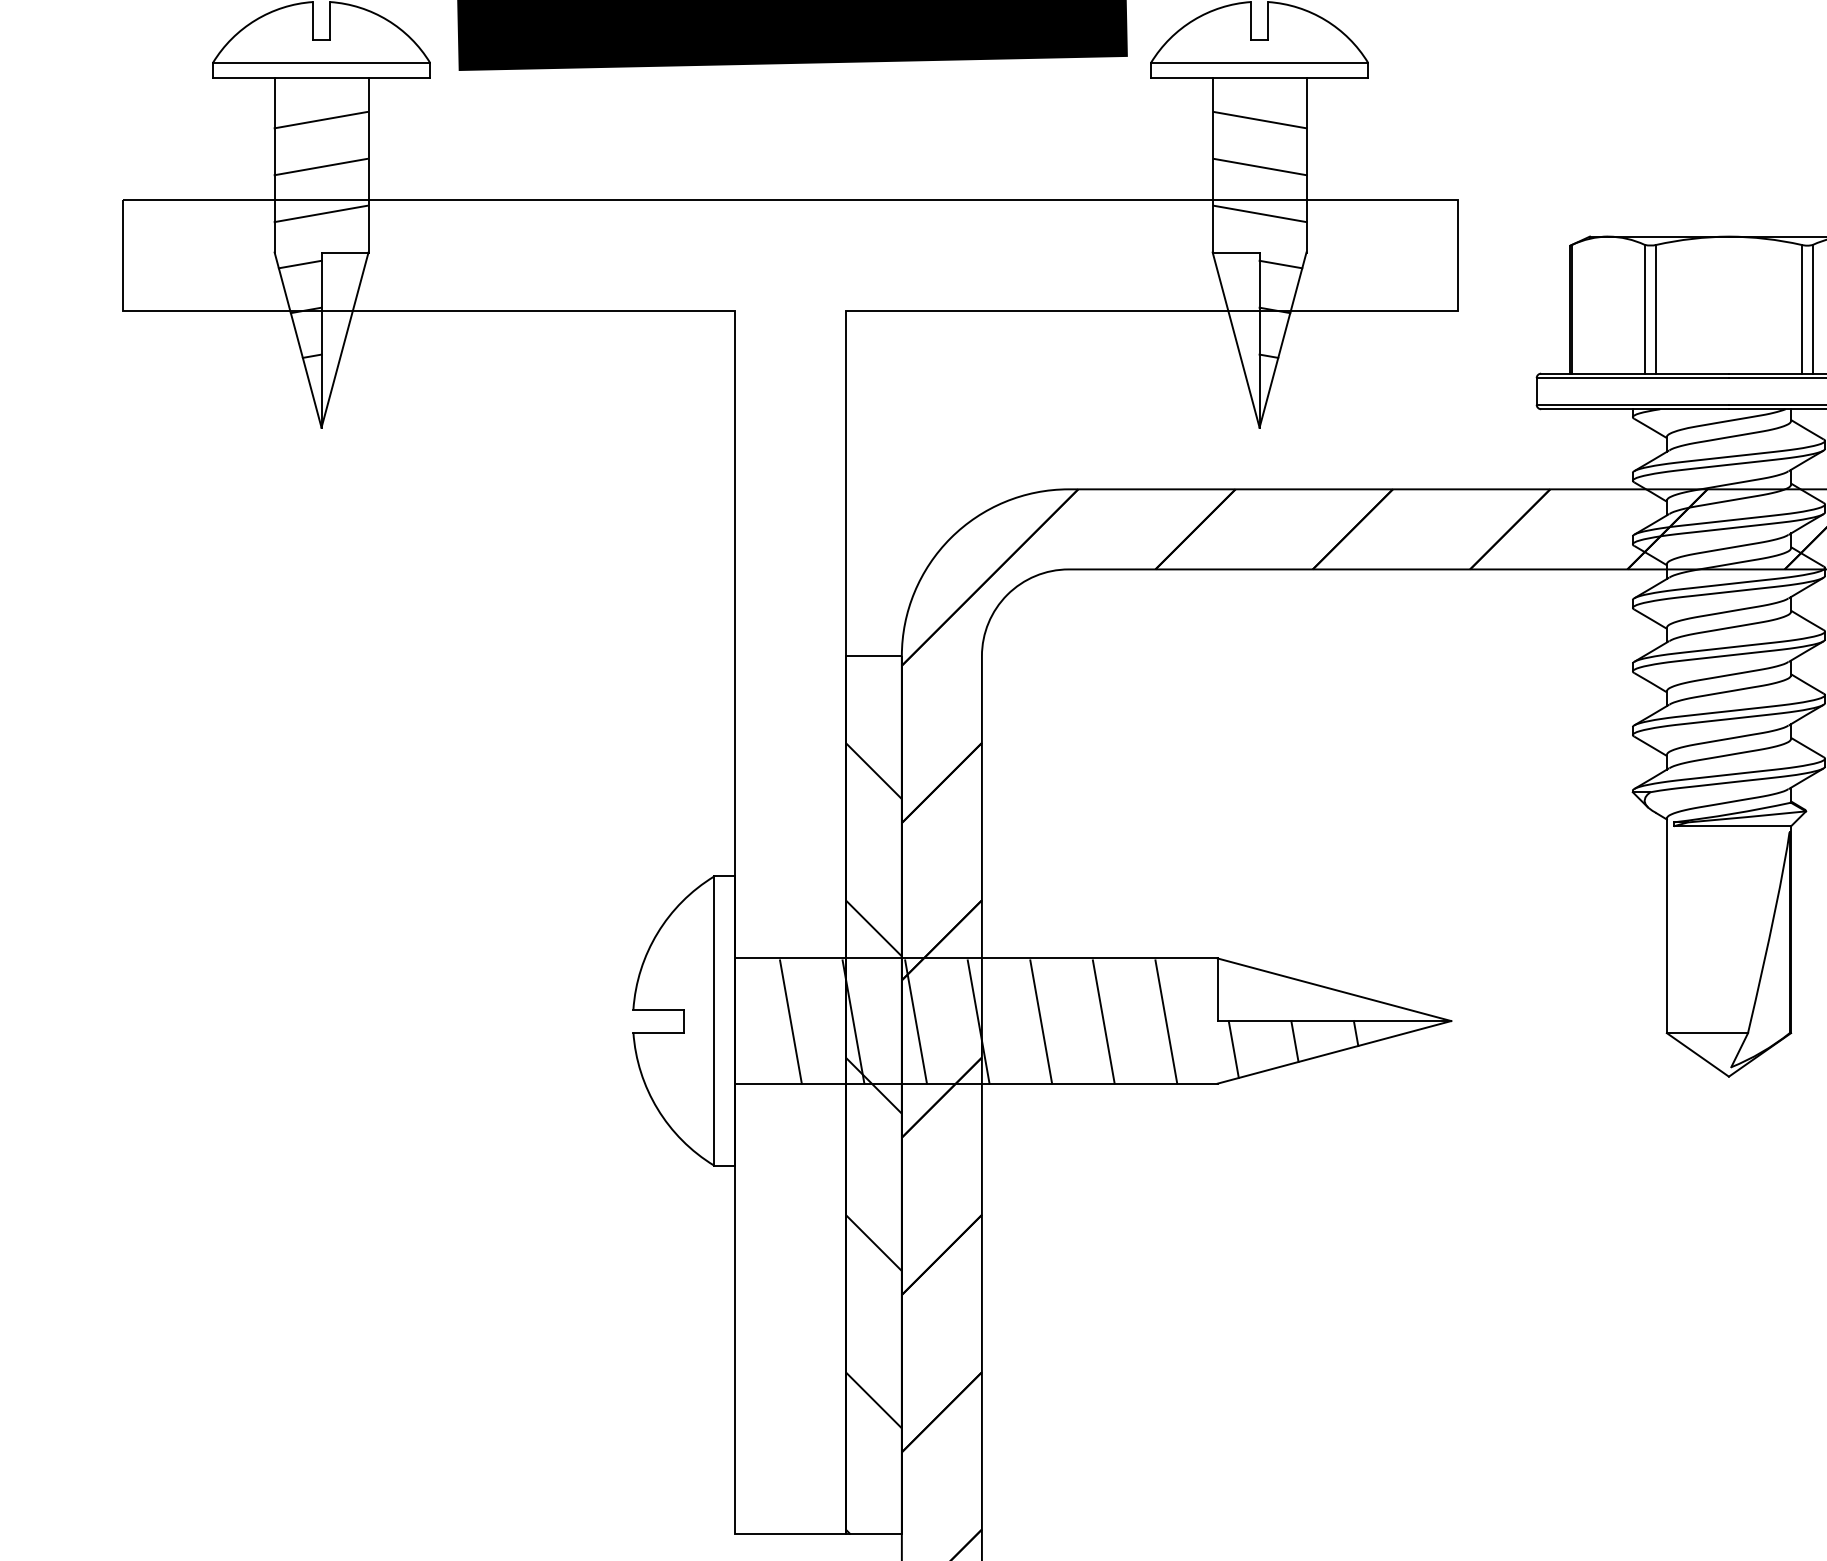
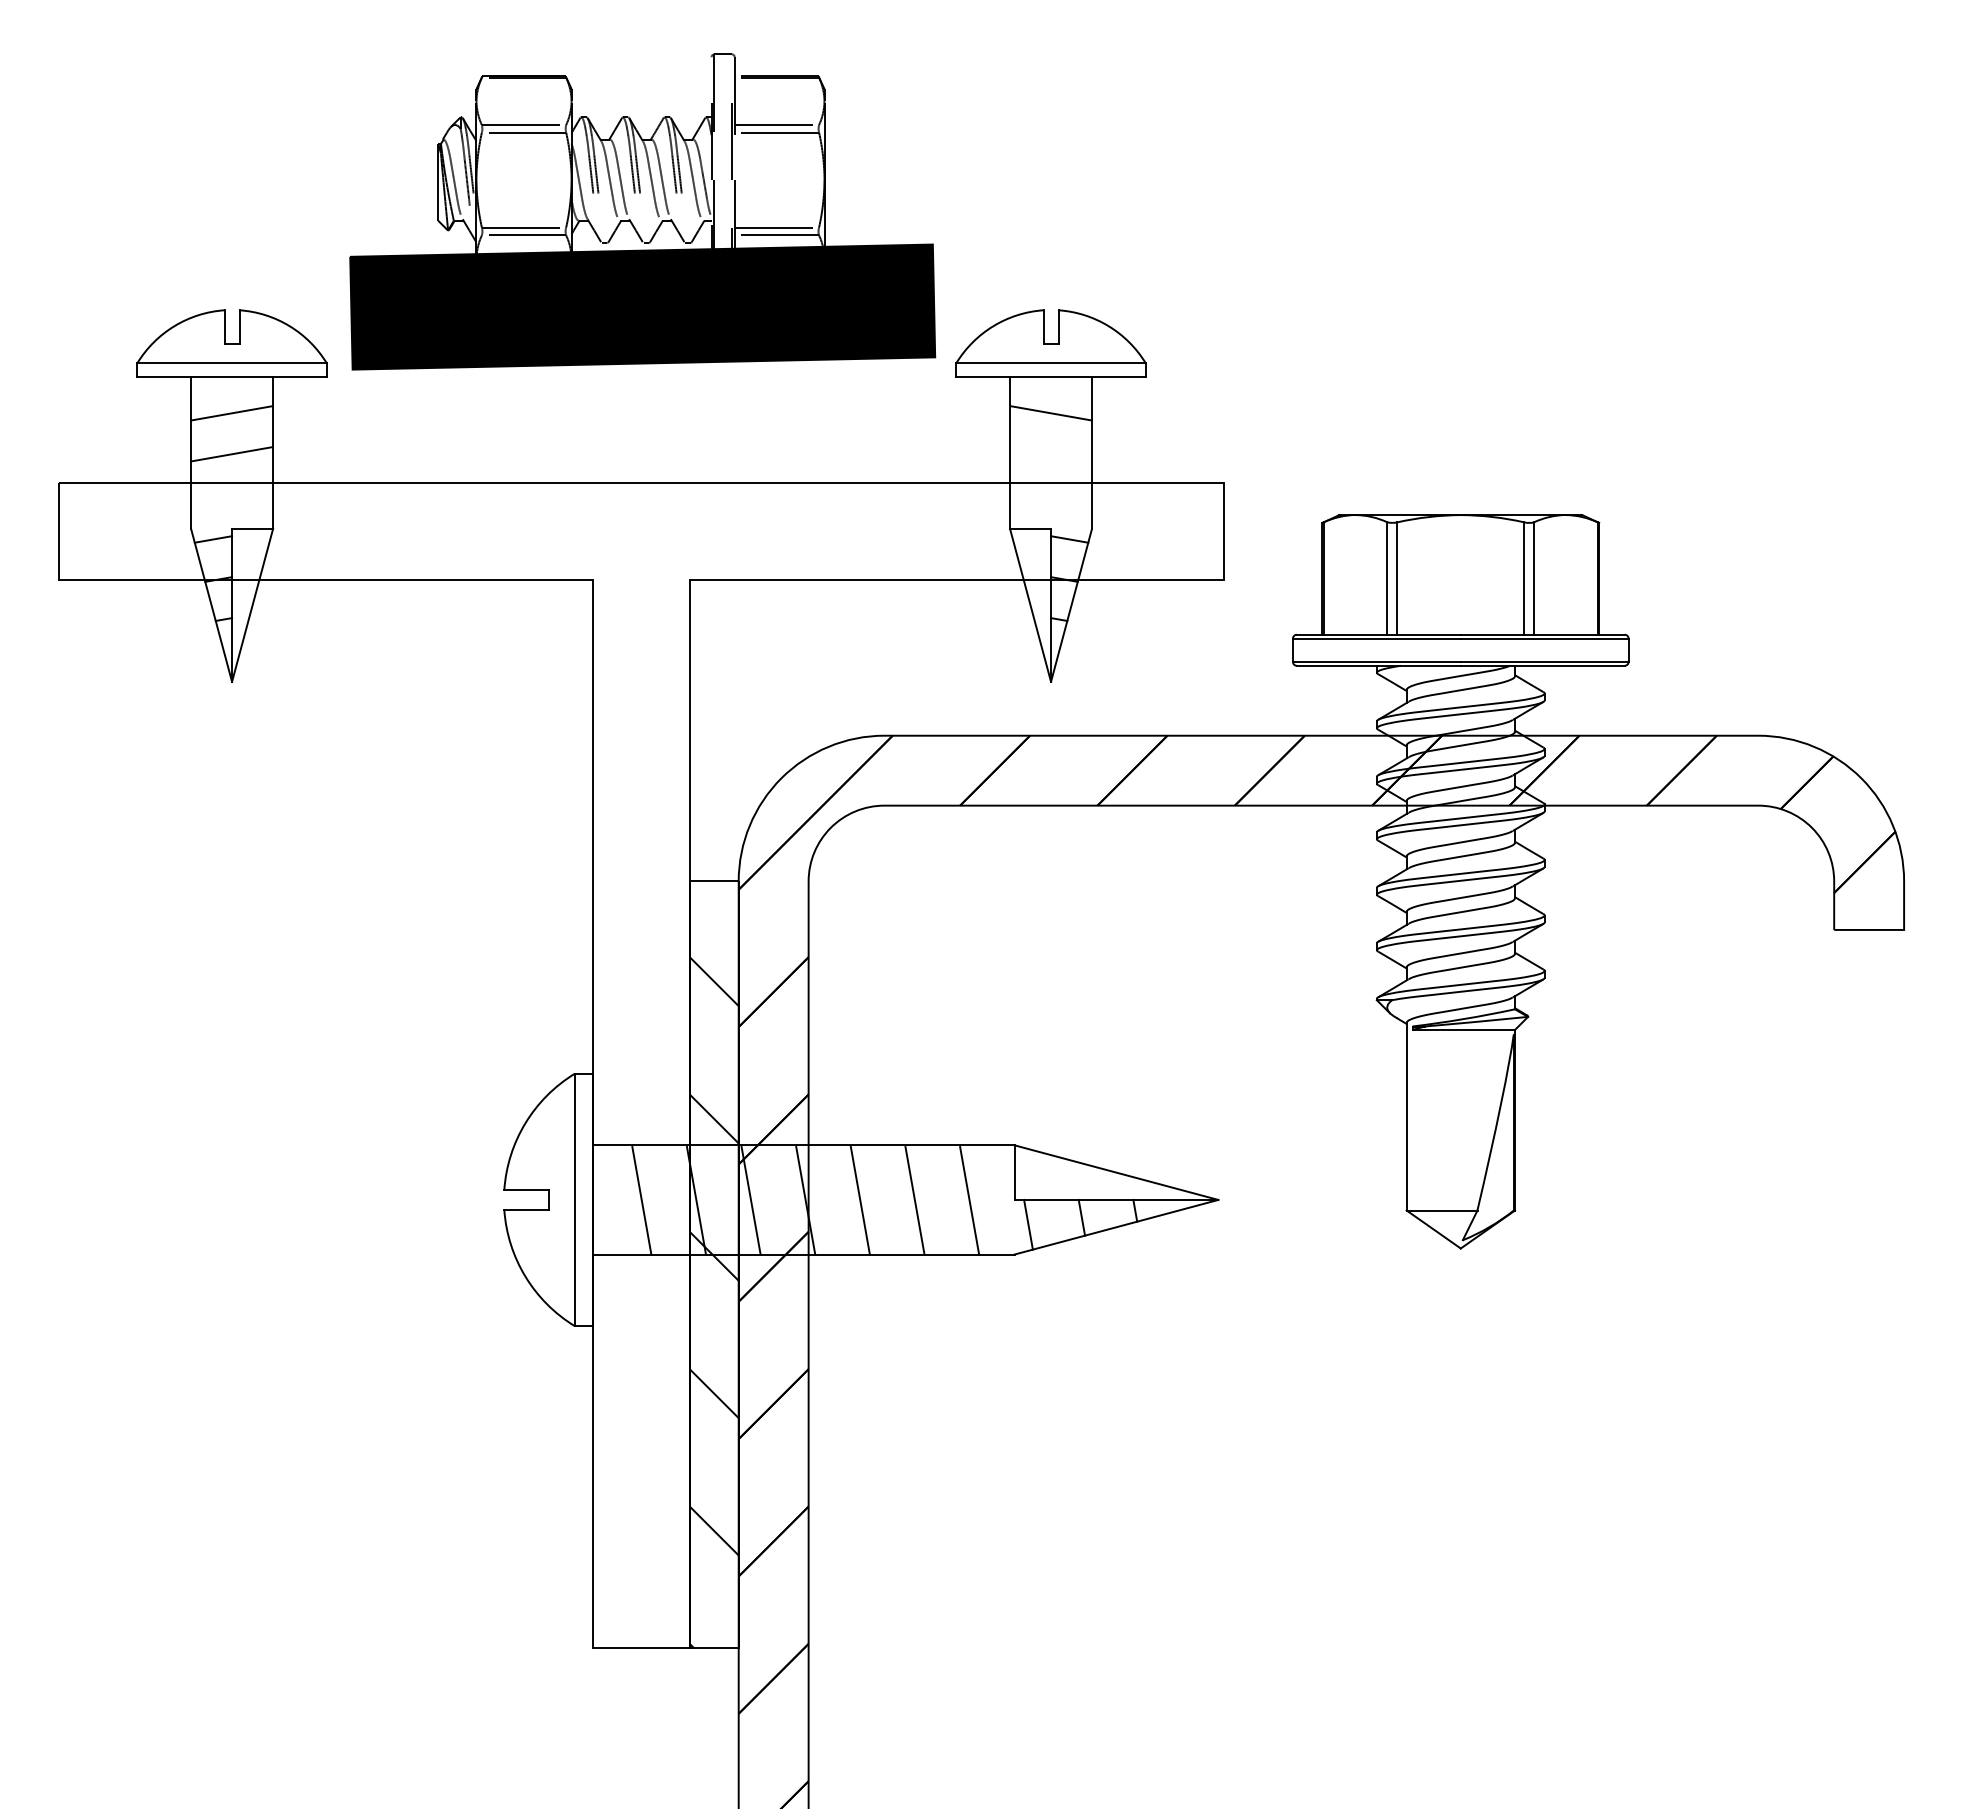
line: (1260, 167) -> (1051, 454), removed
line: (320, 214) -> (231, 495), removed
line: (1260, 214) -> (1051, 495), removed

